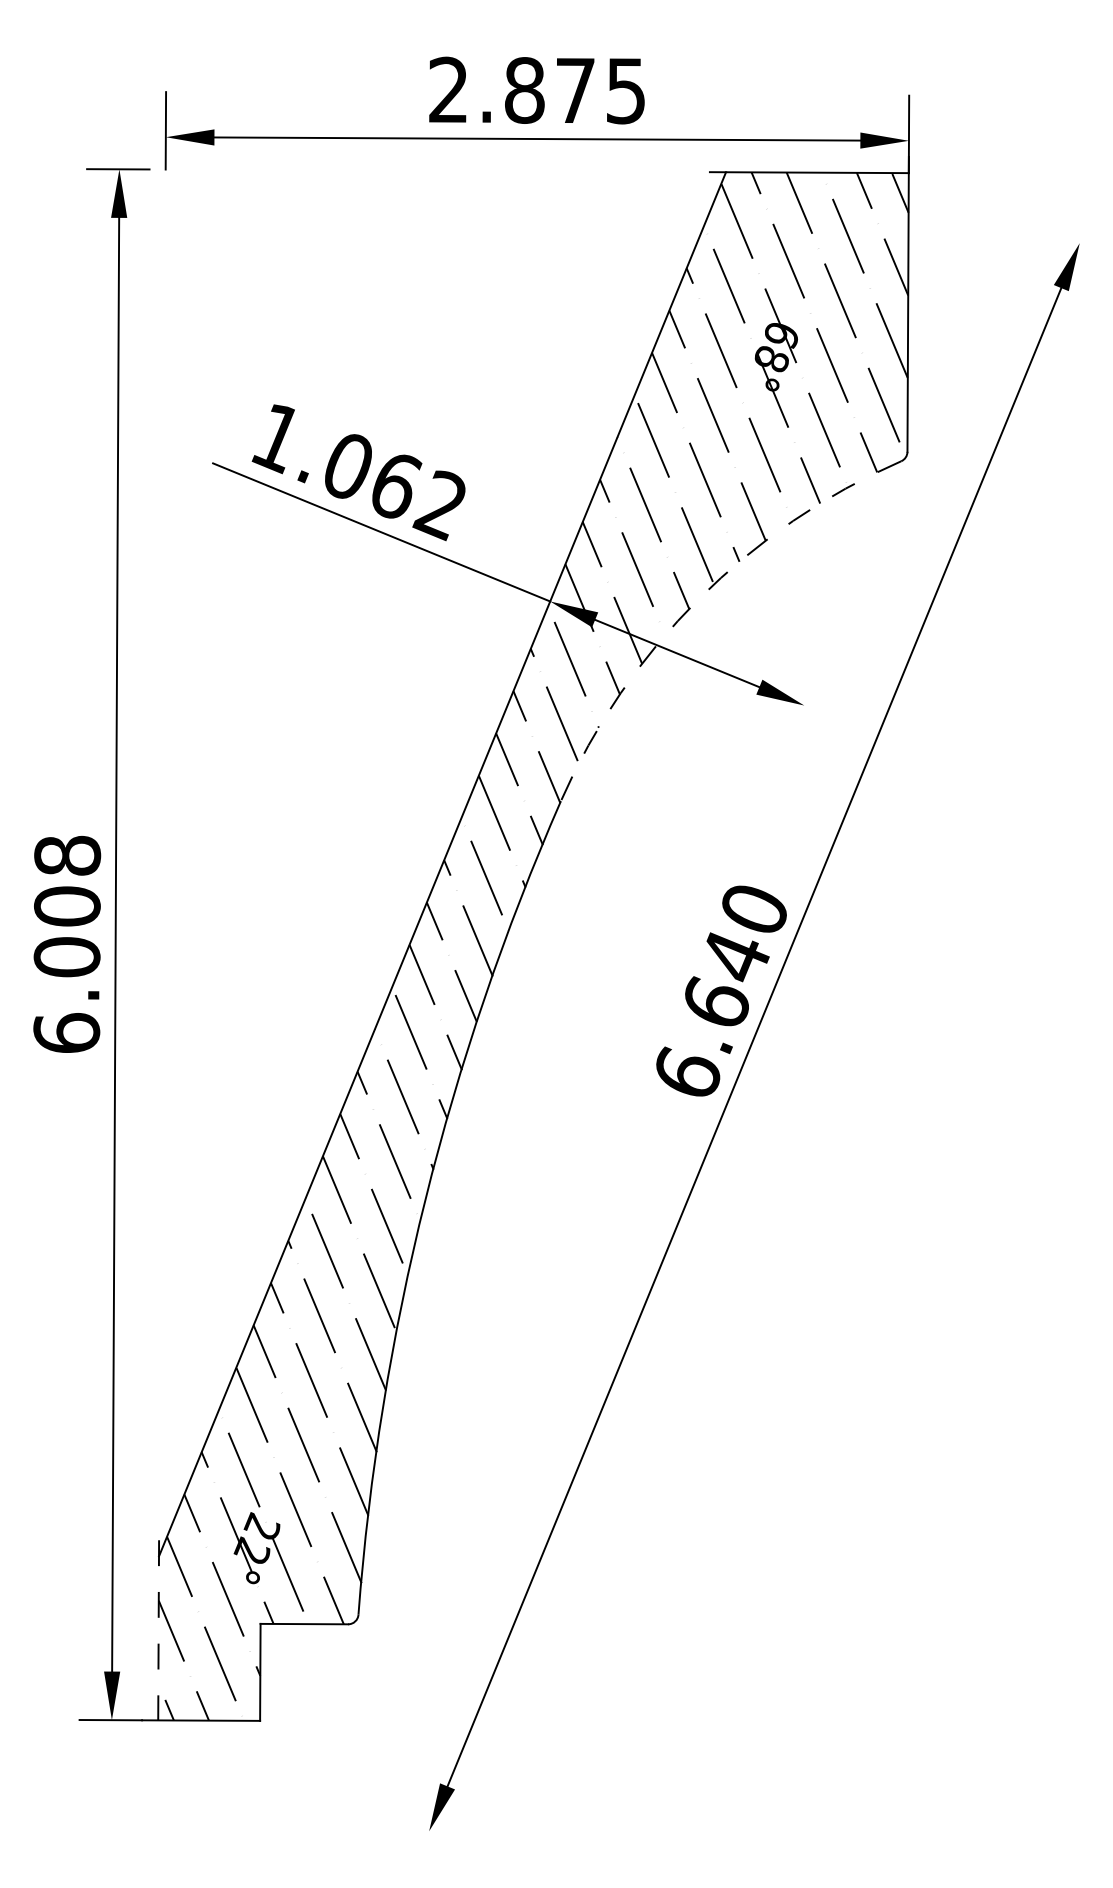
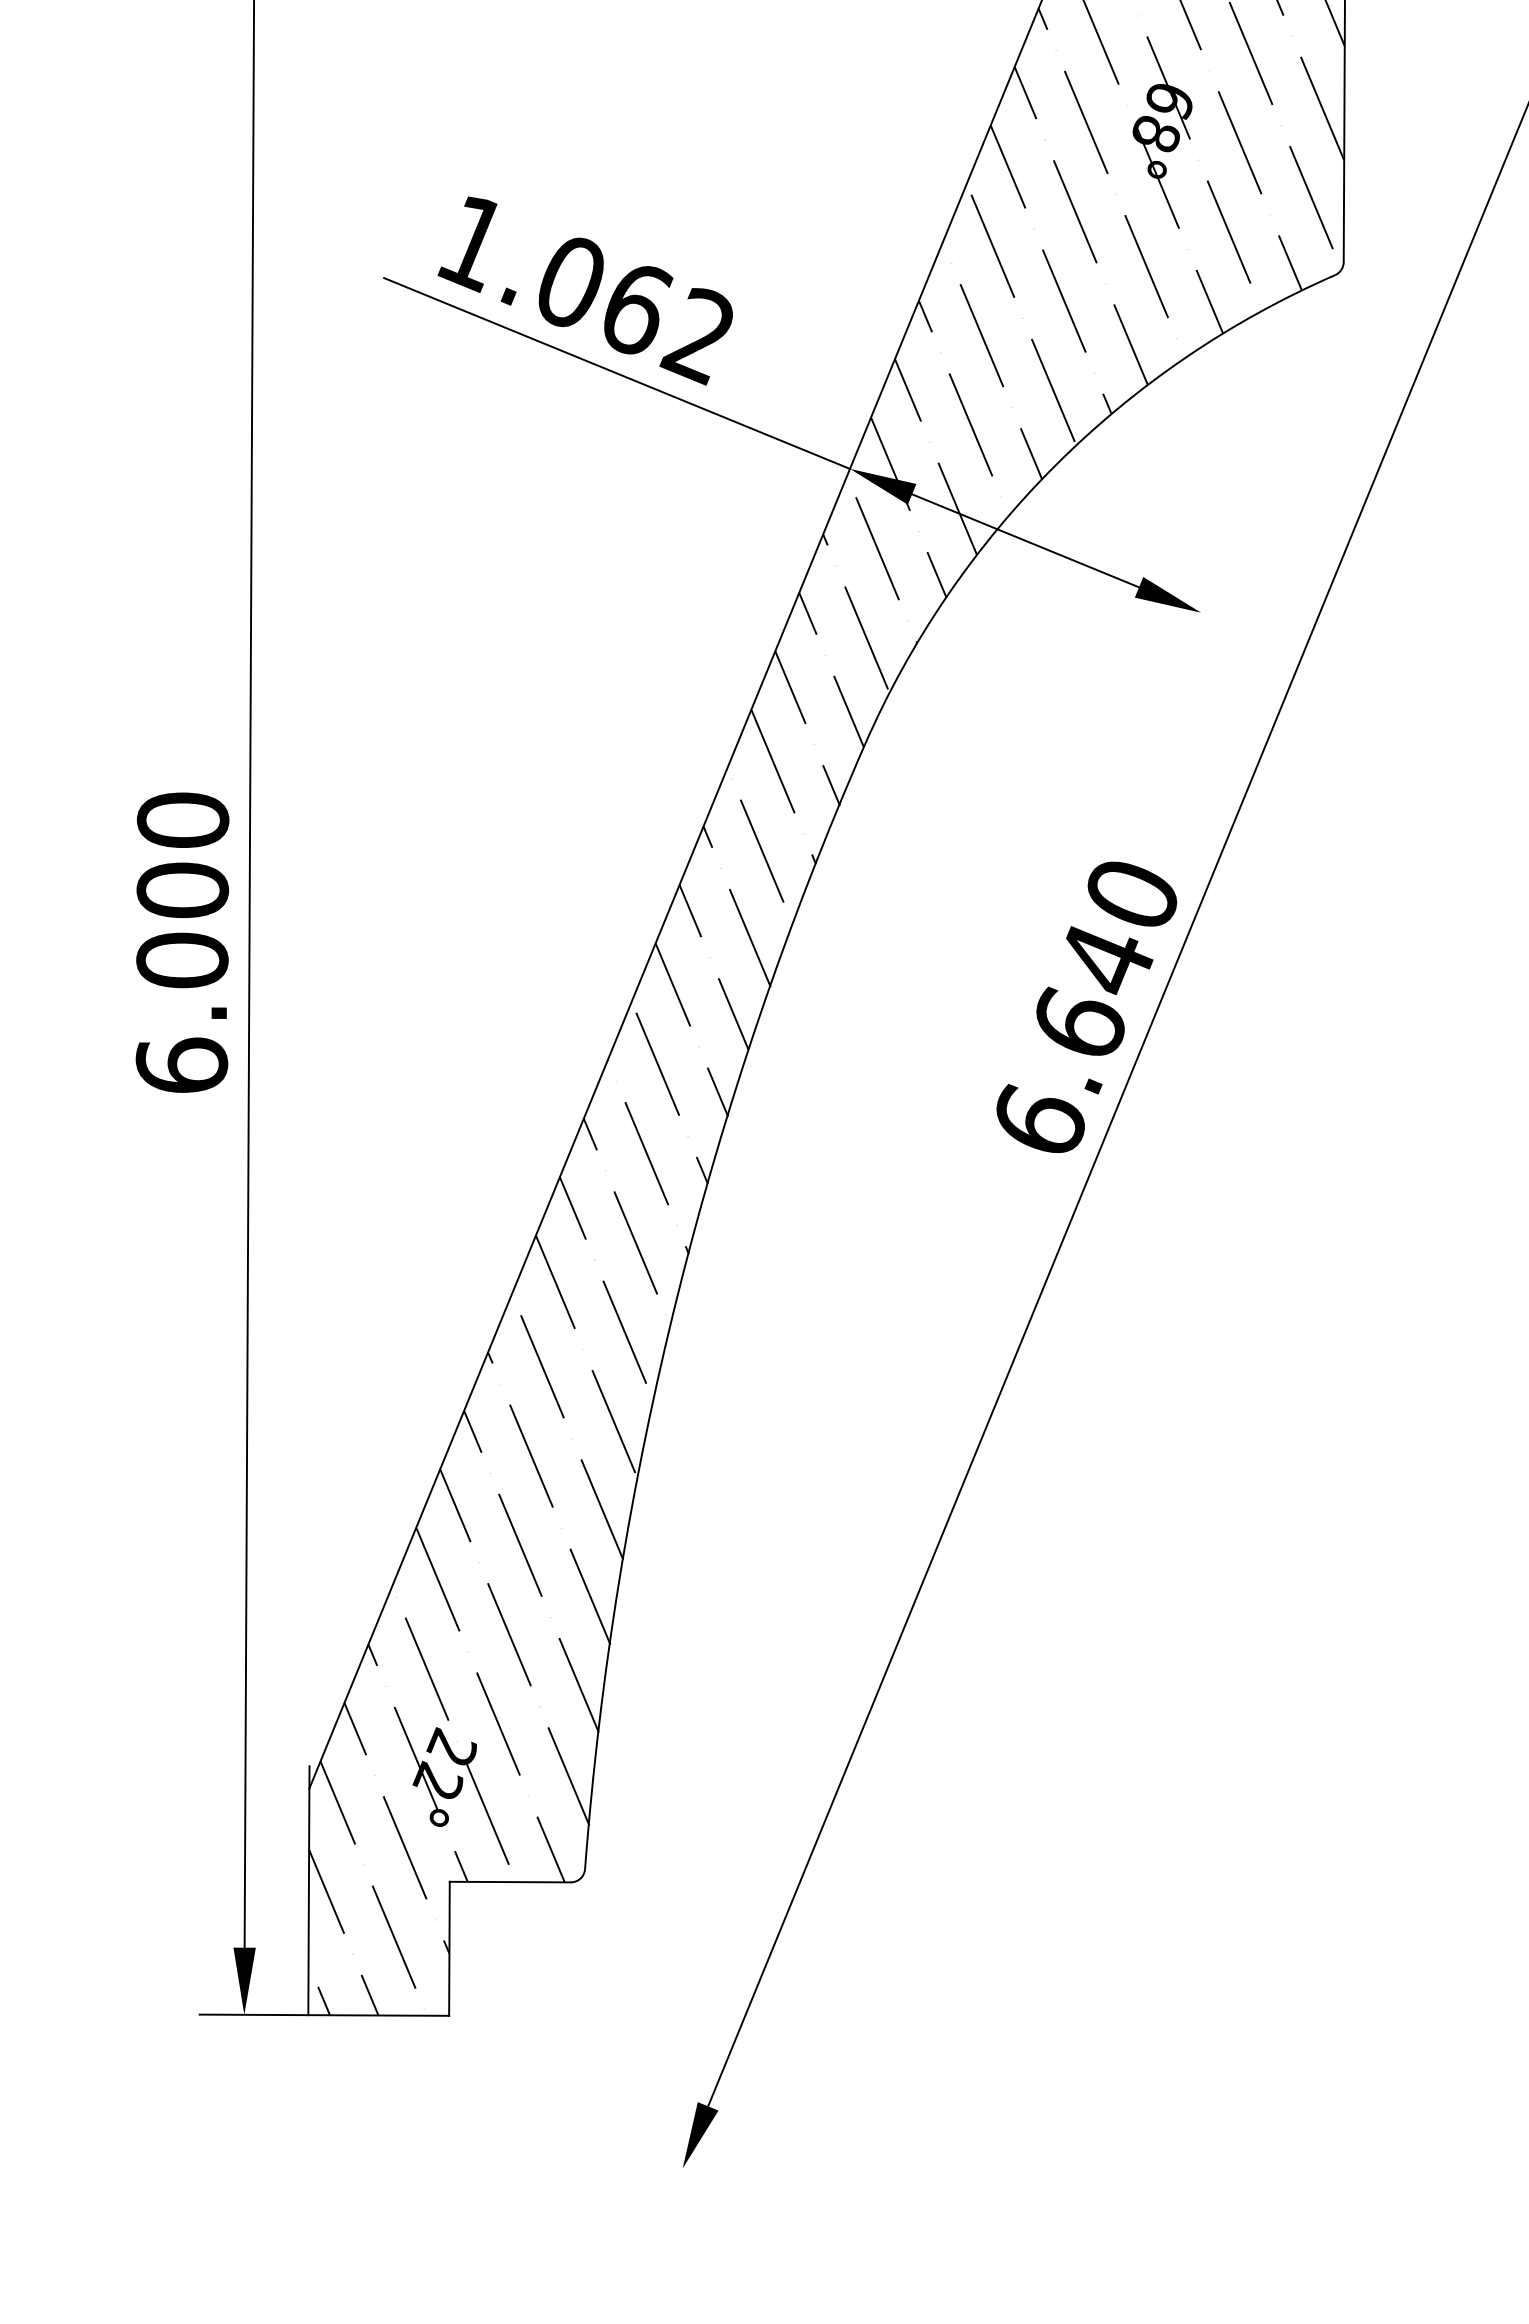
arc: (698, 599) -> (1054, 466), dashed -> solid
text: (67, 855) -> (182, 819), 6.008 -> 6.000
line: (158, 1630) -> (308, 1890), dashed -> solid

